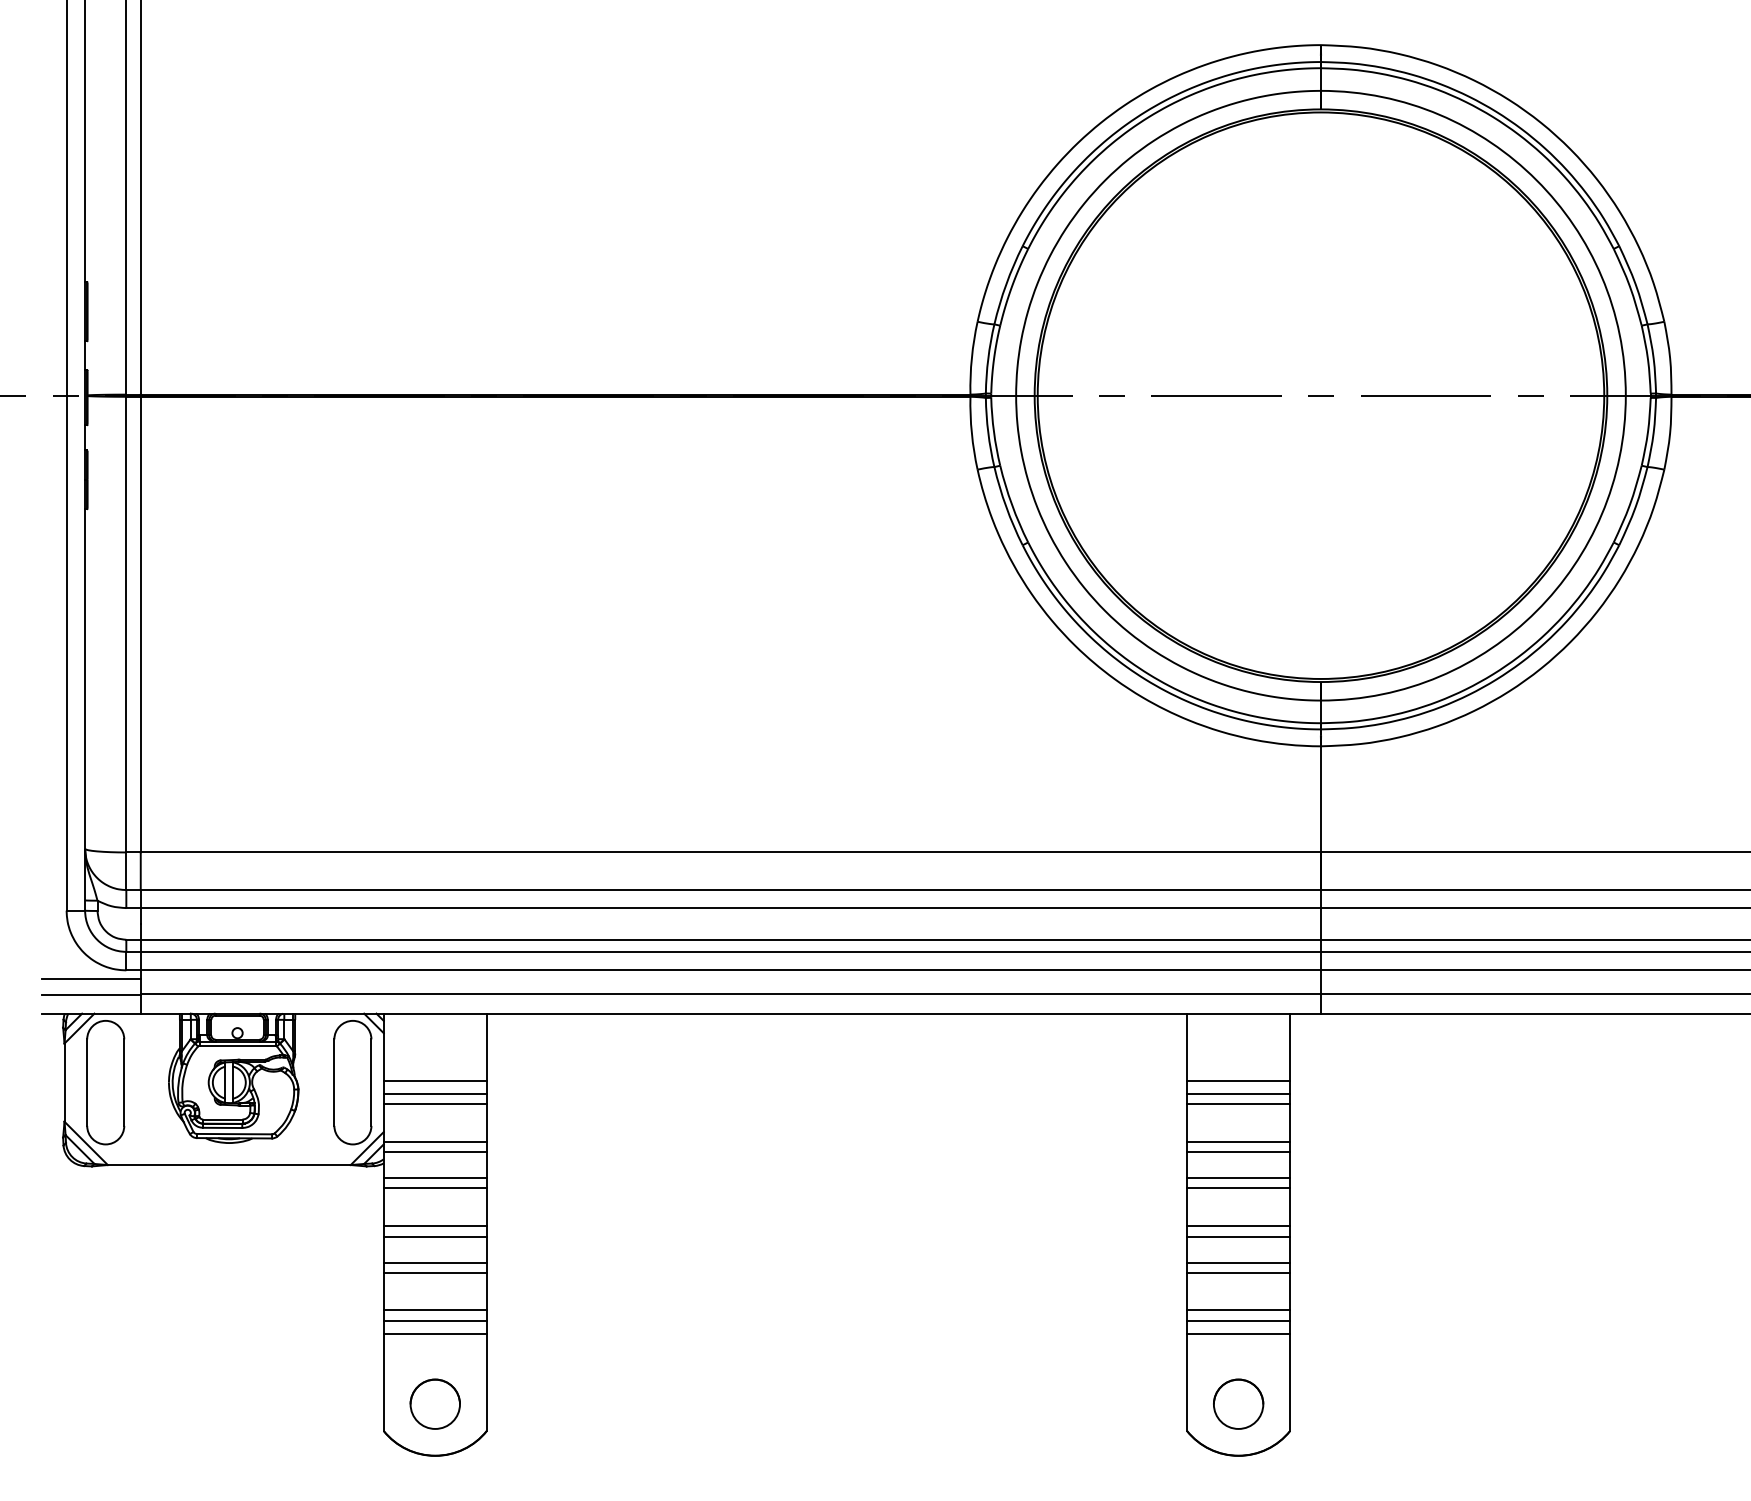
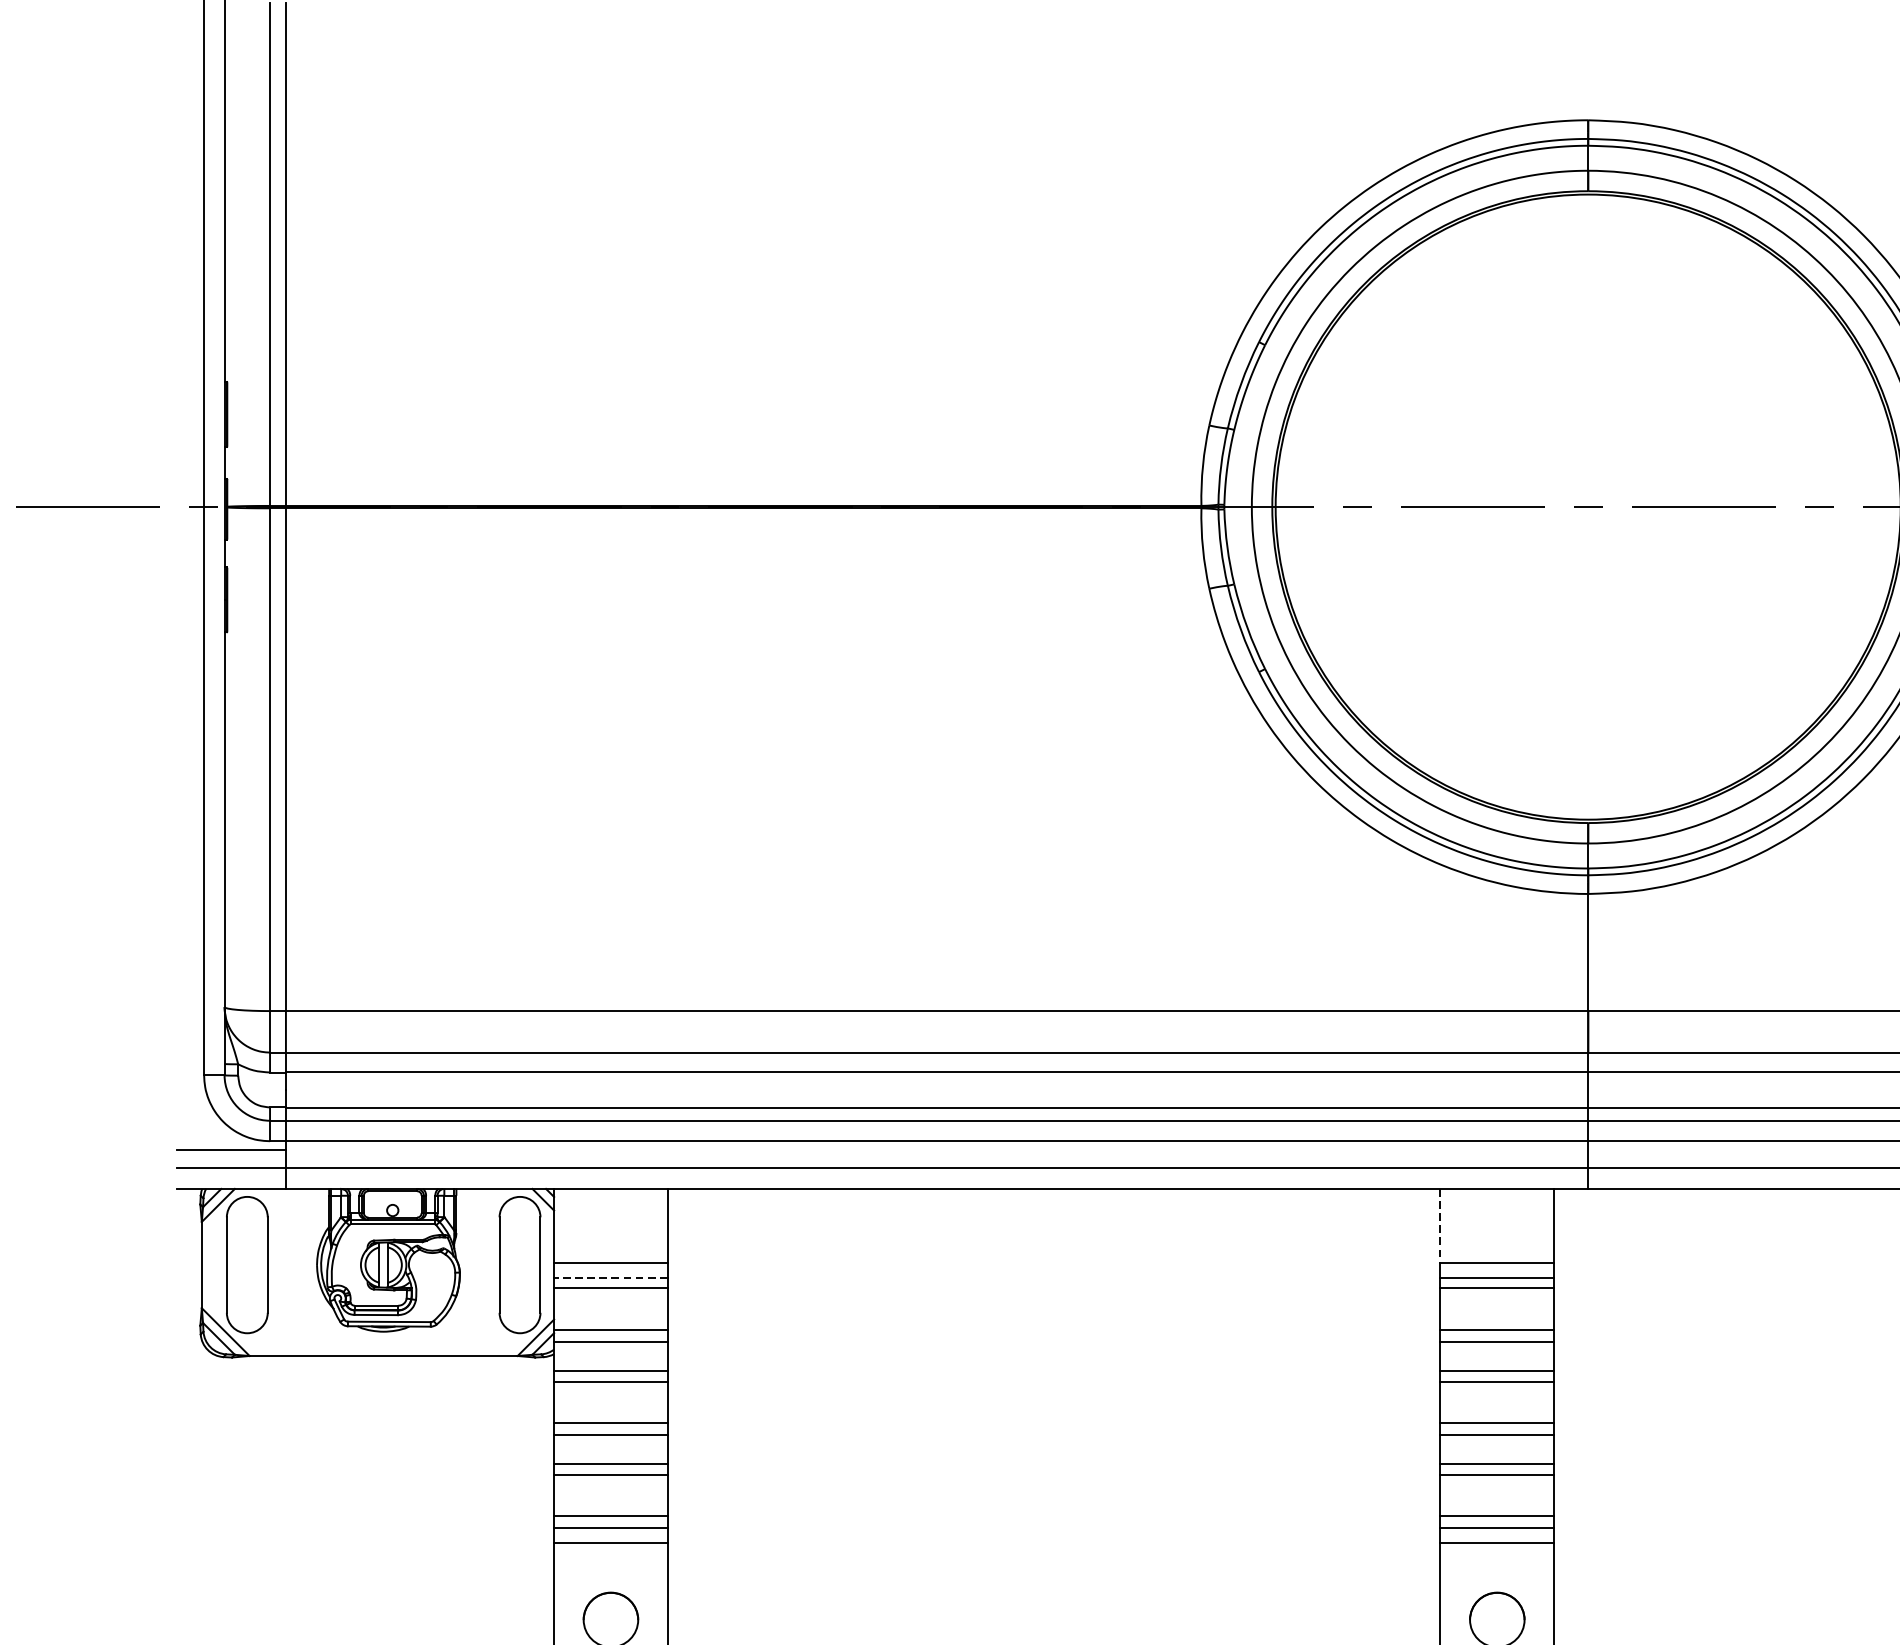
line: (1187, 1047) -> (1440, 1226), solid -> dashed
line: (434, 1093) -> (610, 1277), solid -> dashed

